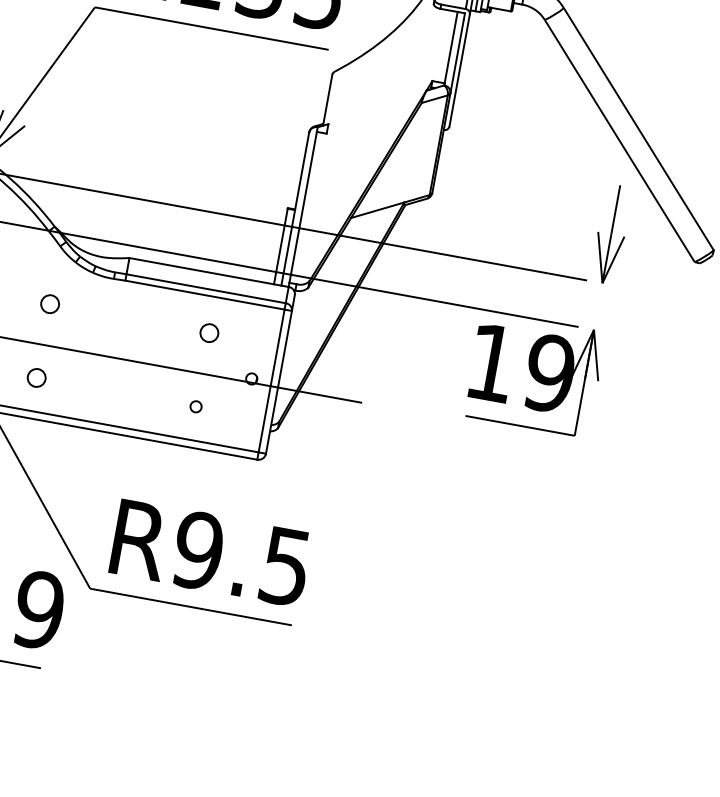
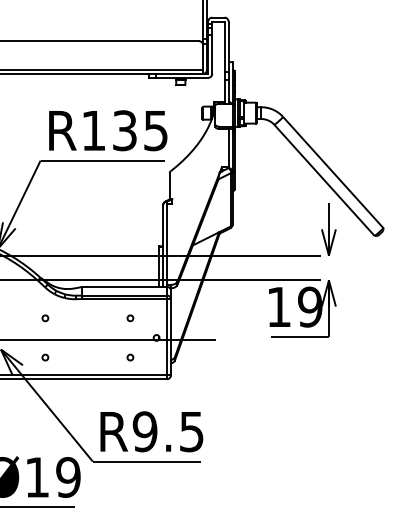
circle: (50, 304) -> (45, 318), size x0.62
circle: (209, 333) -> (130, 318), size x0.62
circle: (37, 377) -> (45, 357), size x0.62

